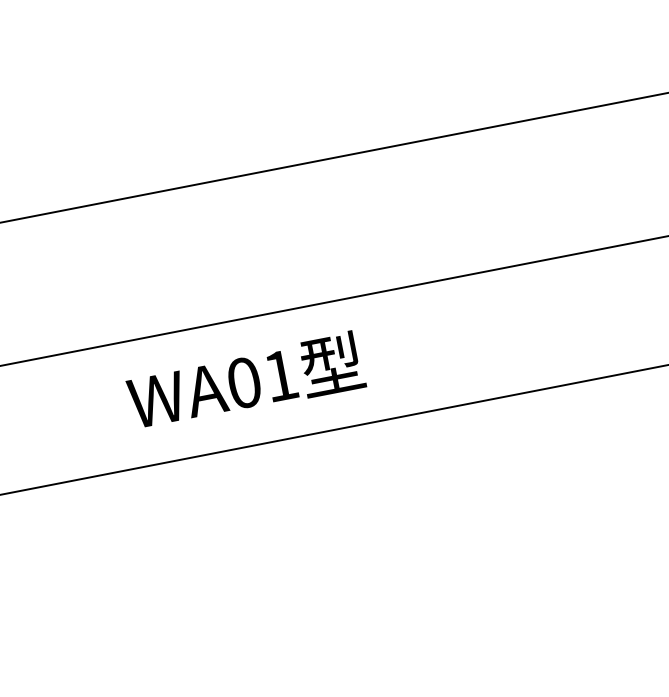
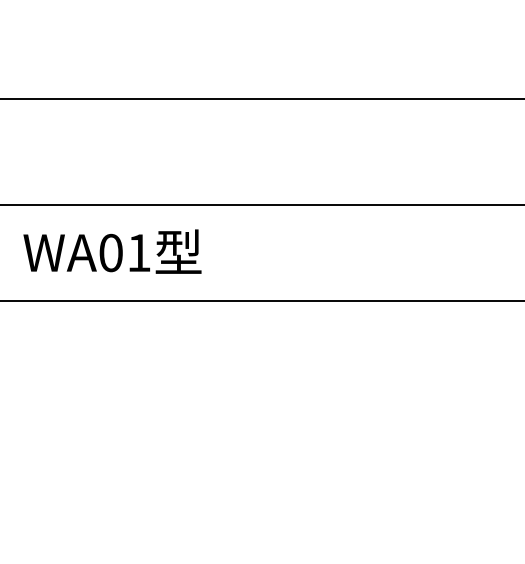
text: (245, 380) -> (112, 251), moved

